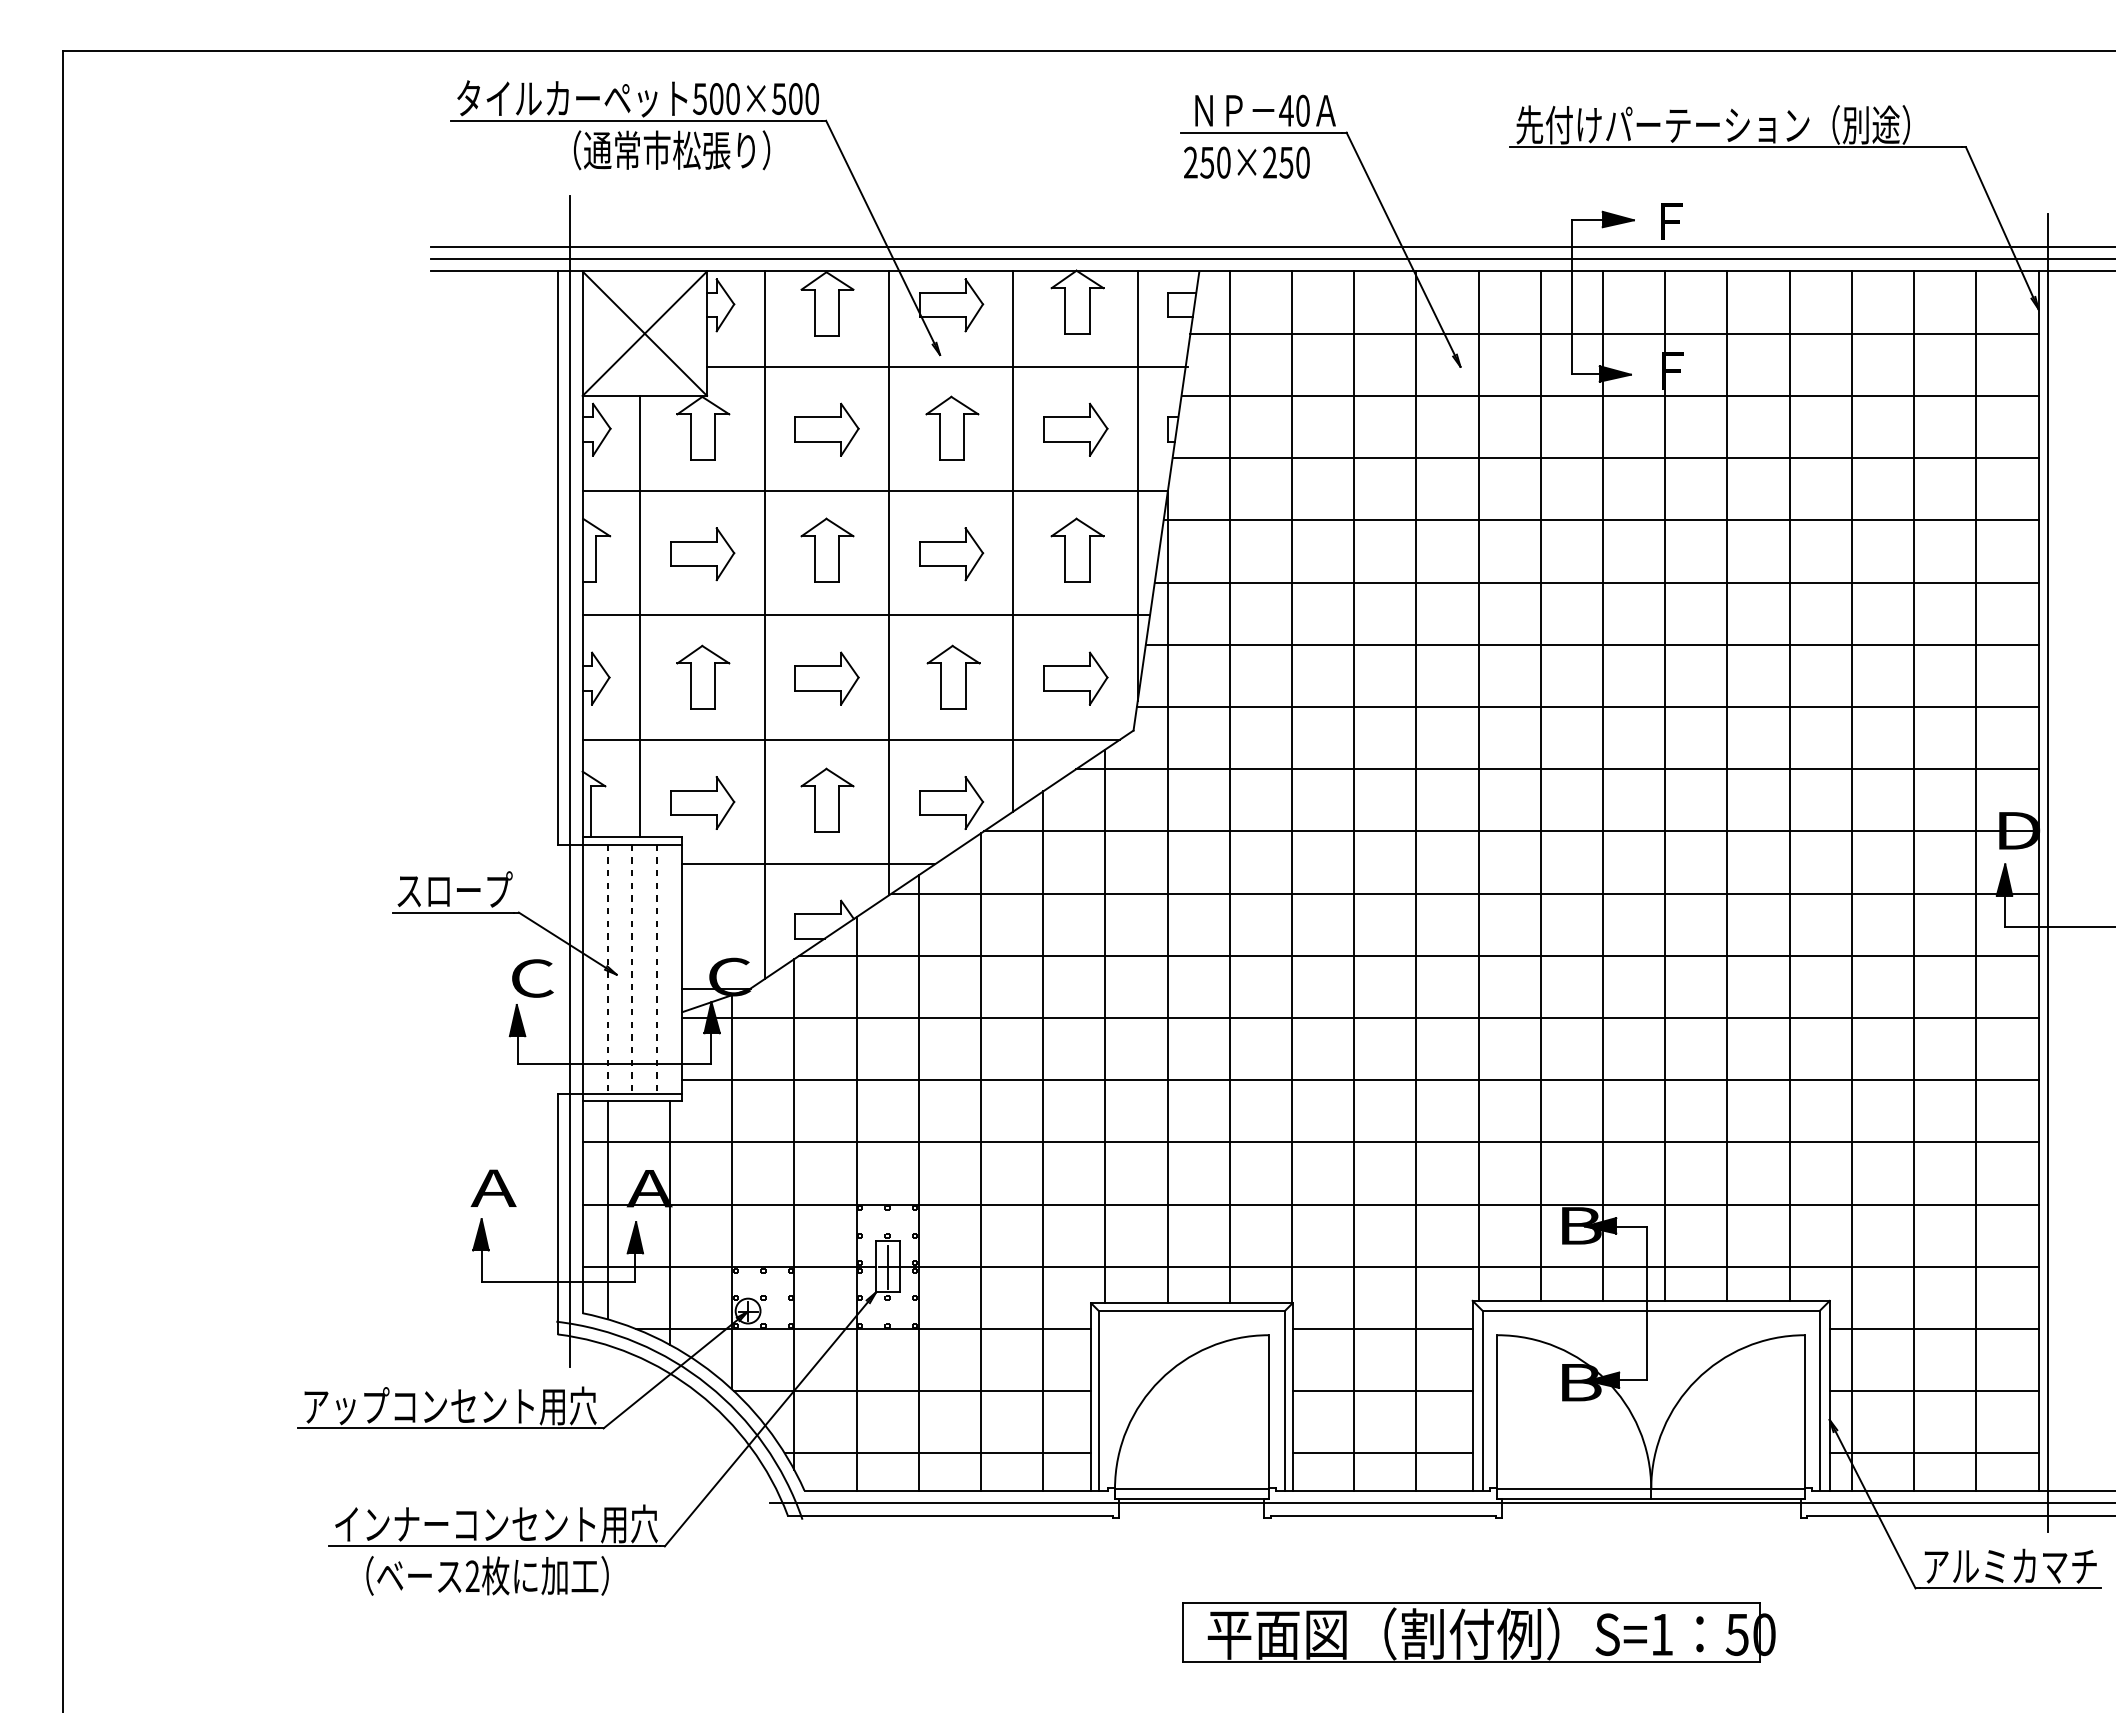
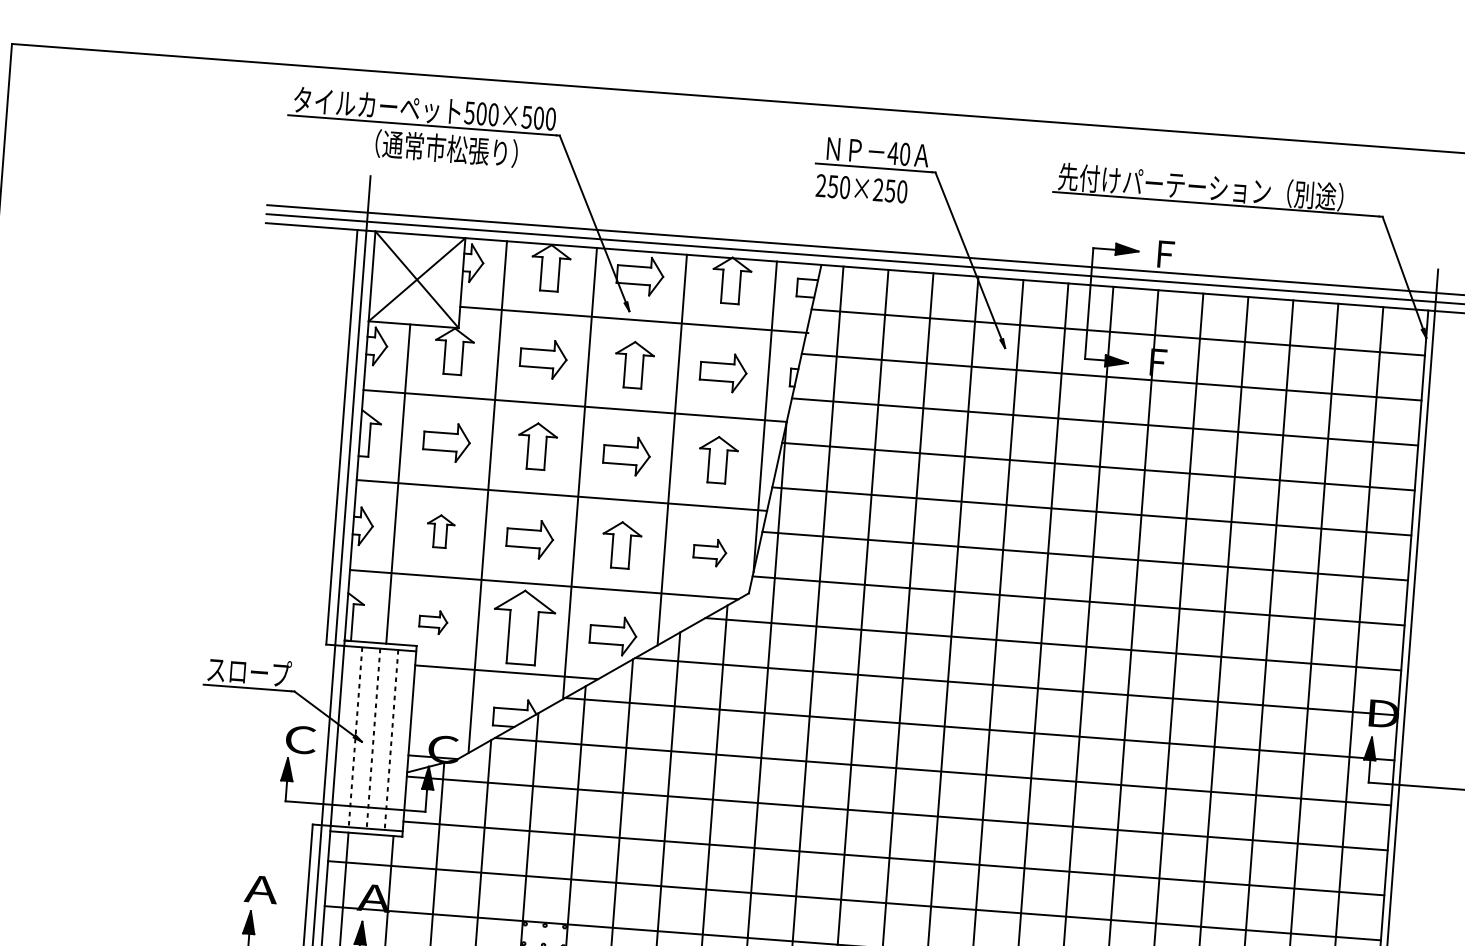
part: (703, 676) -> (440, 530), size x0.7
part: (1075, 678) -> (709, 552), size x0.7
part: (827, 799) -> (523, 626), size x1.6
part: (702, 802) -> (433, 621), size x0.6

